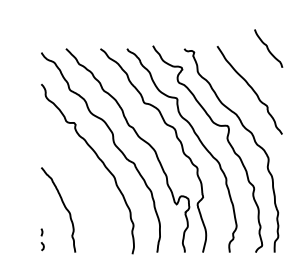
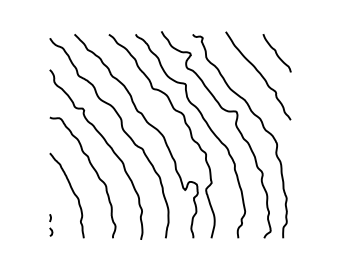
curve: (267, 48) -> (276, 53), moved
curve: (85, 185) -> (94, 171), added

